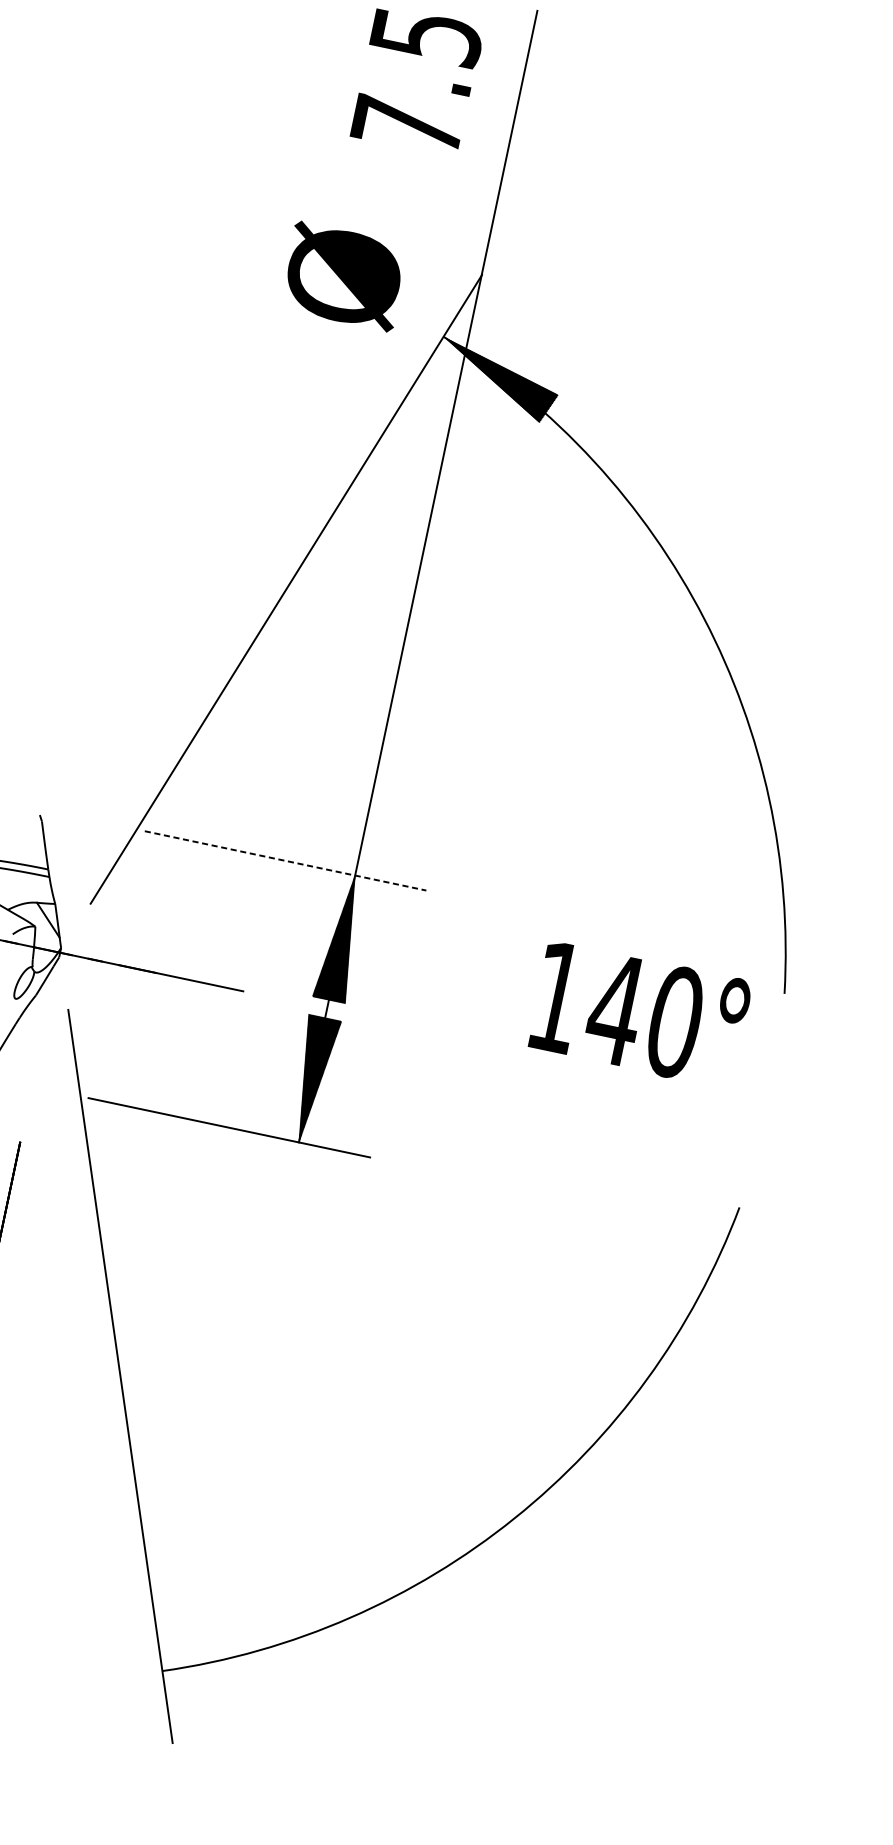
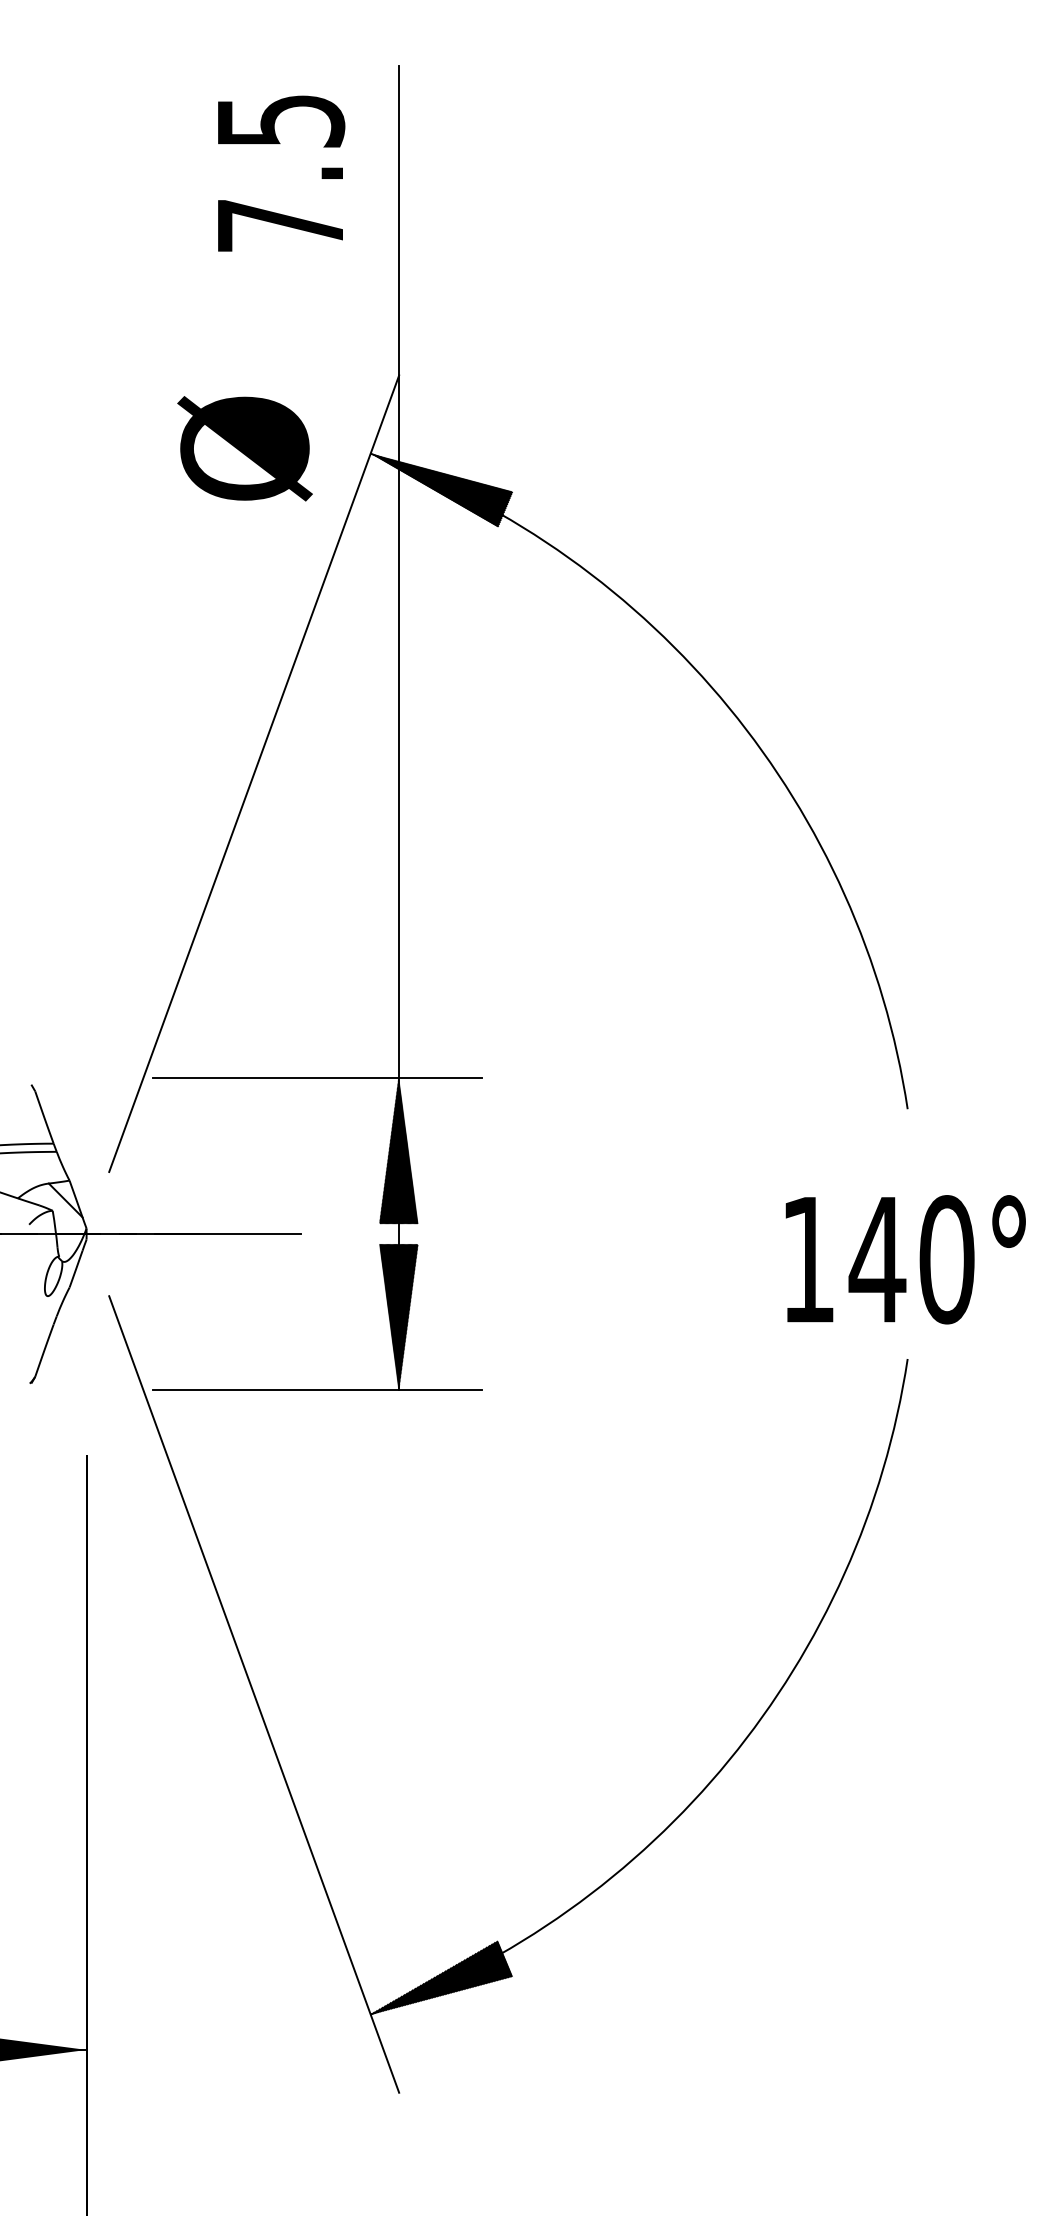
text: (343, 276) -> (244, 448), moved
line: (285, 860) -> (317, 1077), dashed -> solid
text: (639, 1014) -> (905, 1259), moved
hatch: (229, 1652) -> (441, 1977), added

